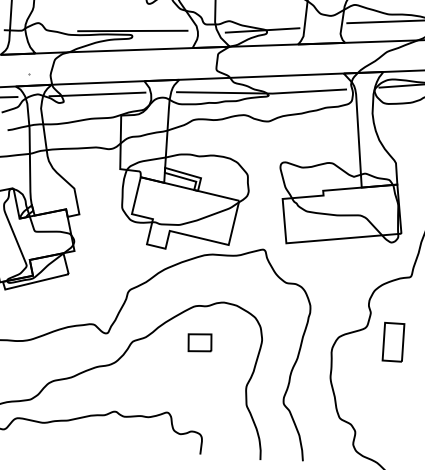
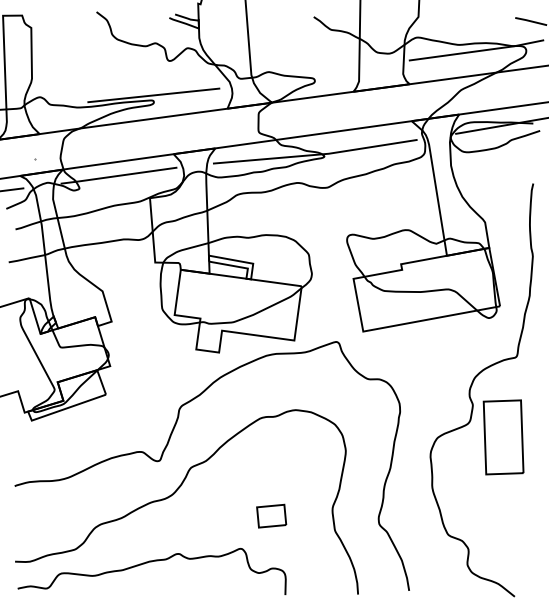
line: (262, 30) -> (309, 79), removed
part: (199, 342) -> (271, 515), moved
part: (393, 342) -> (503, 437), size x1.6

